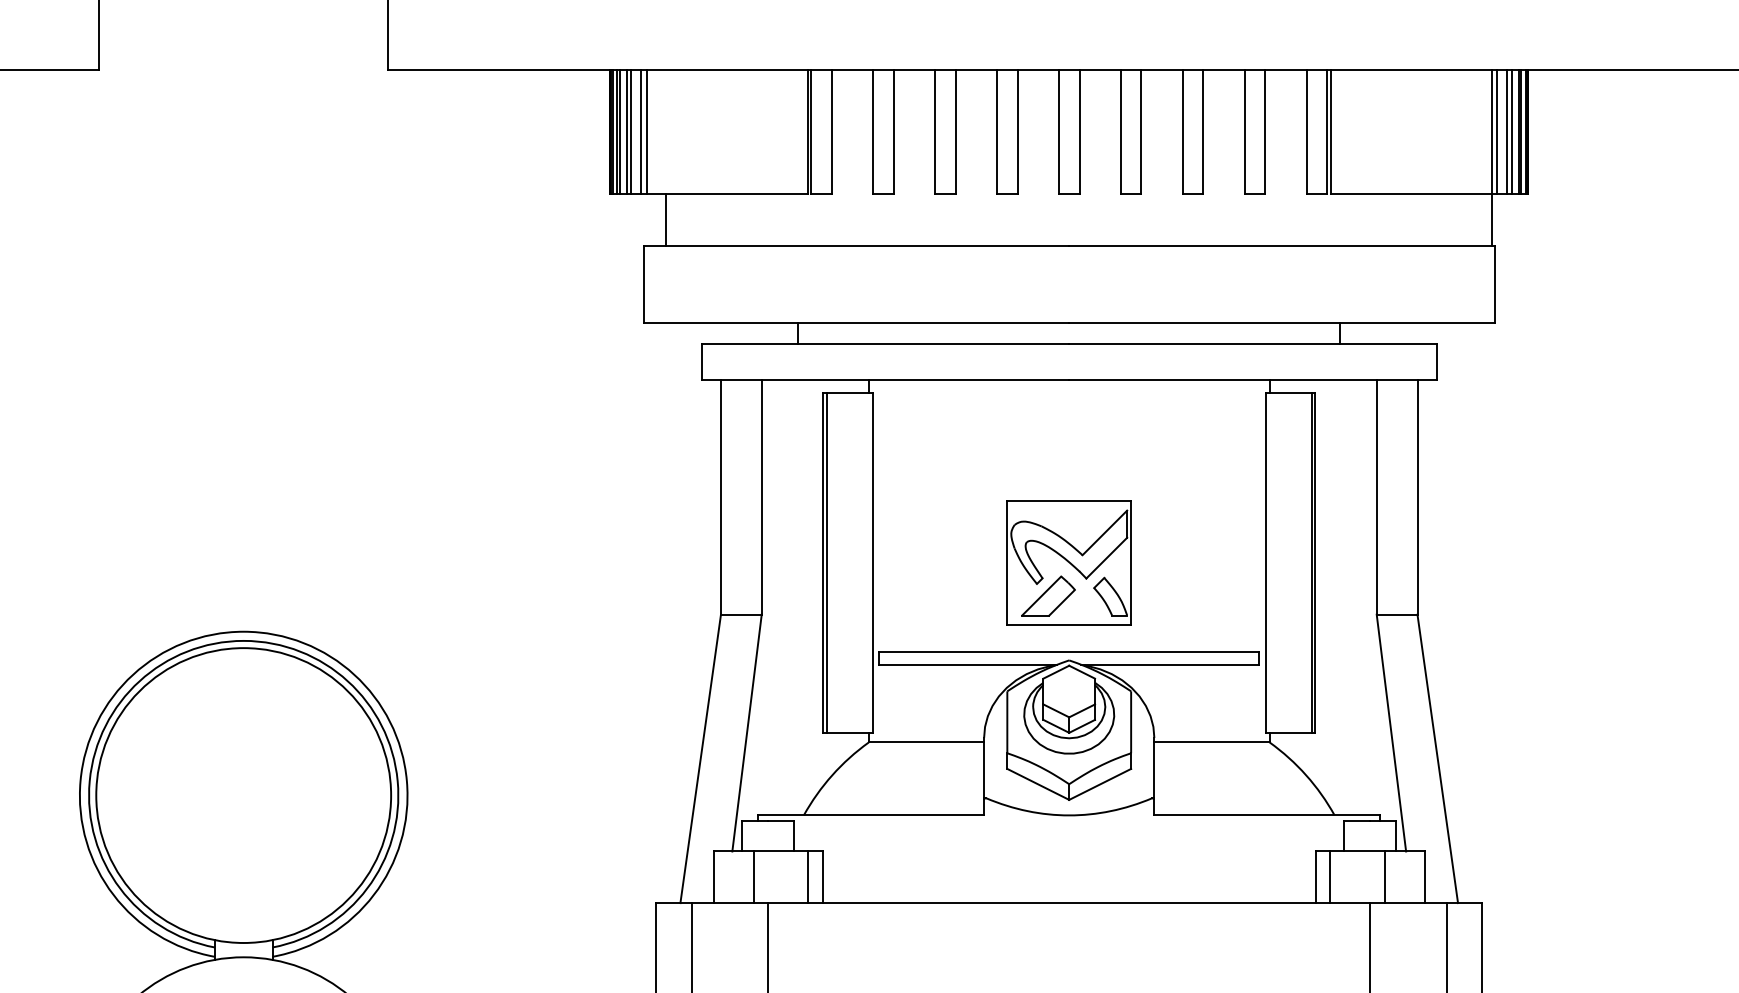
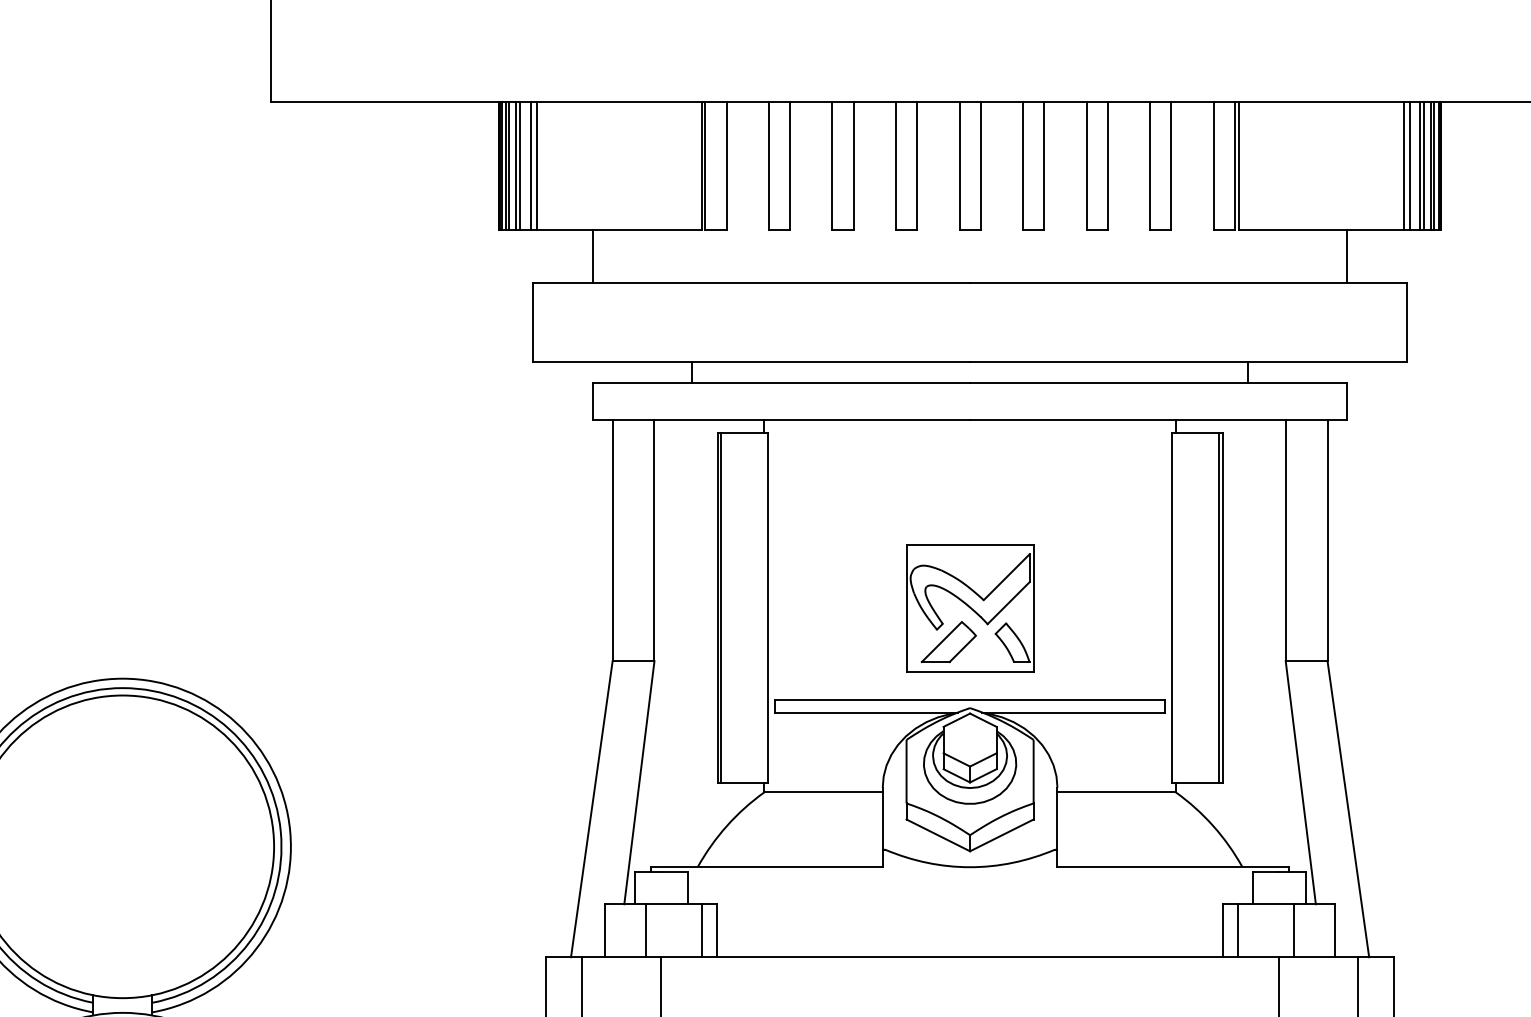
line: (665, 219) -> (592, 255), moved
line: (1491, 219) -> (1347, 255), moved

